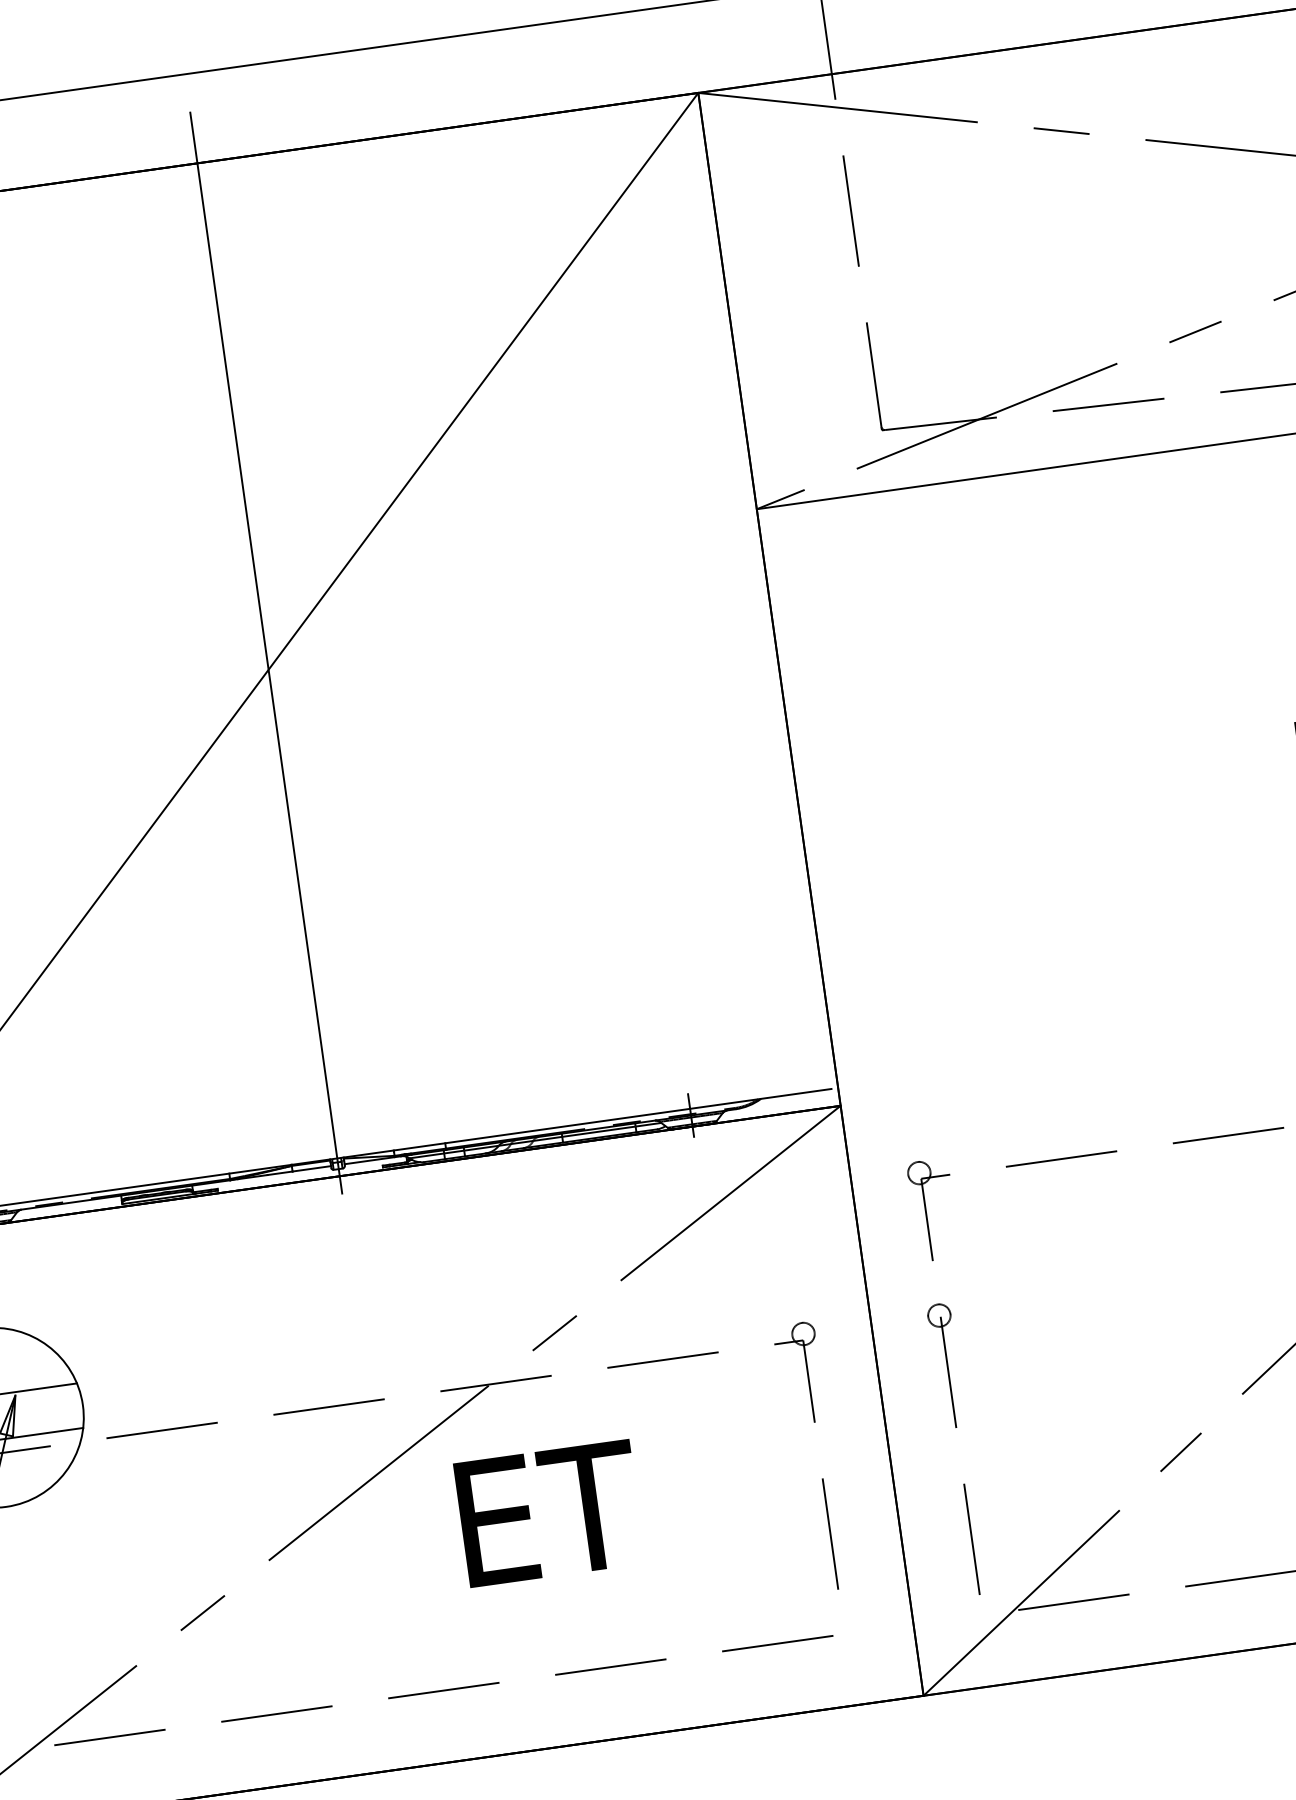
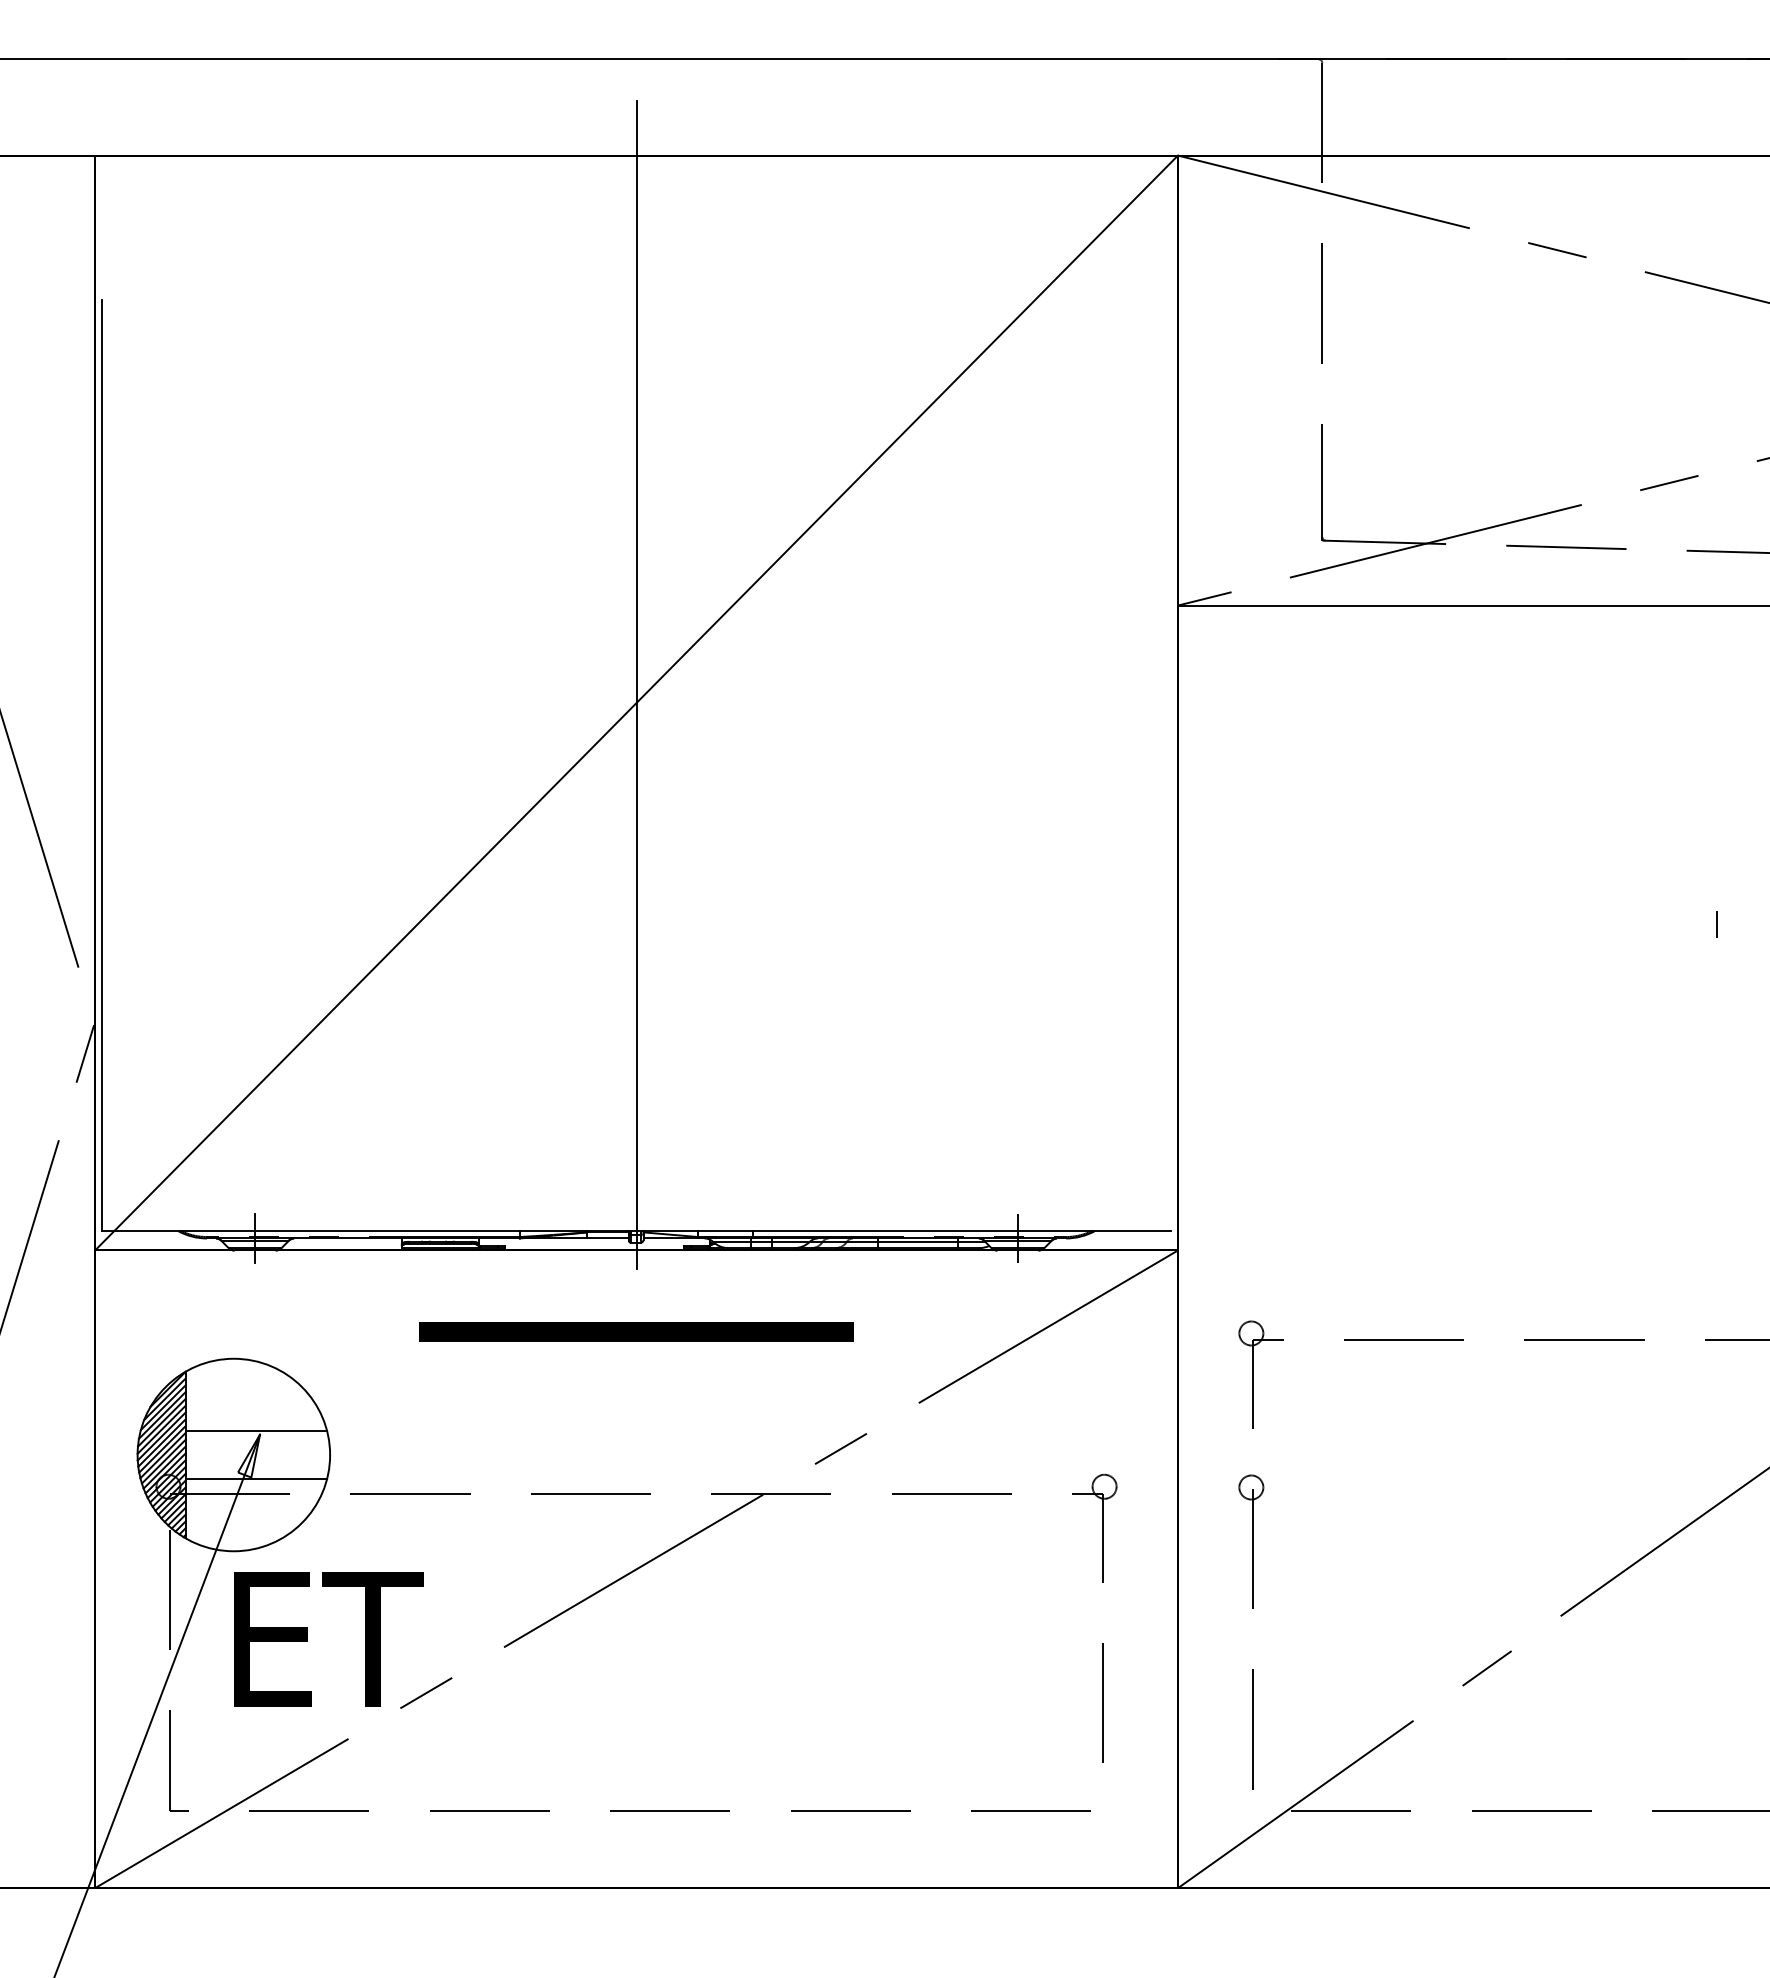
part: (350, 1251) -> (636, 1331), added
text: (549, 1513) -> (328, 1639), moved

